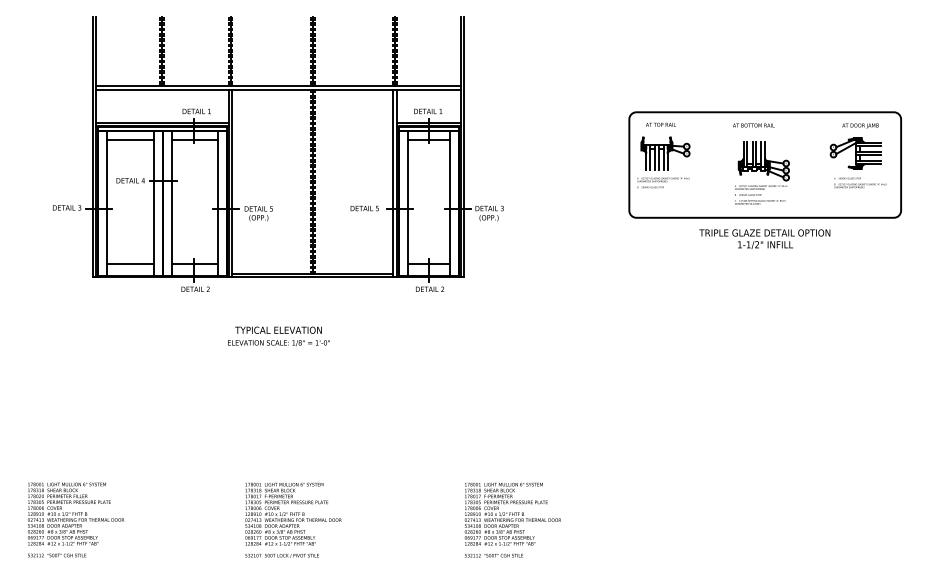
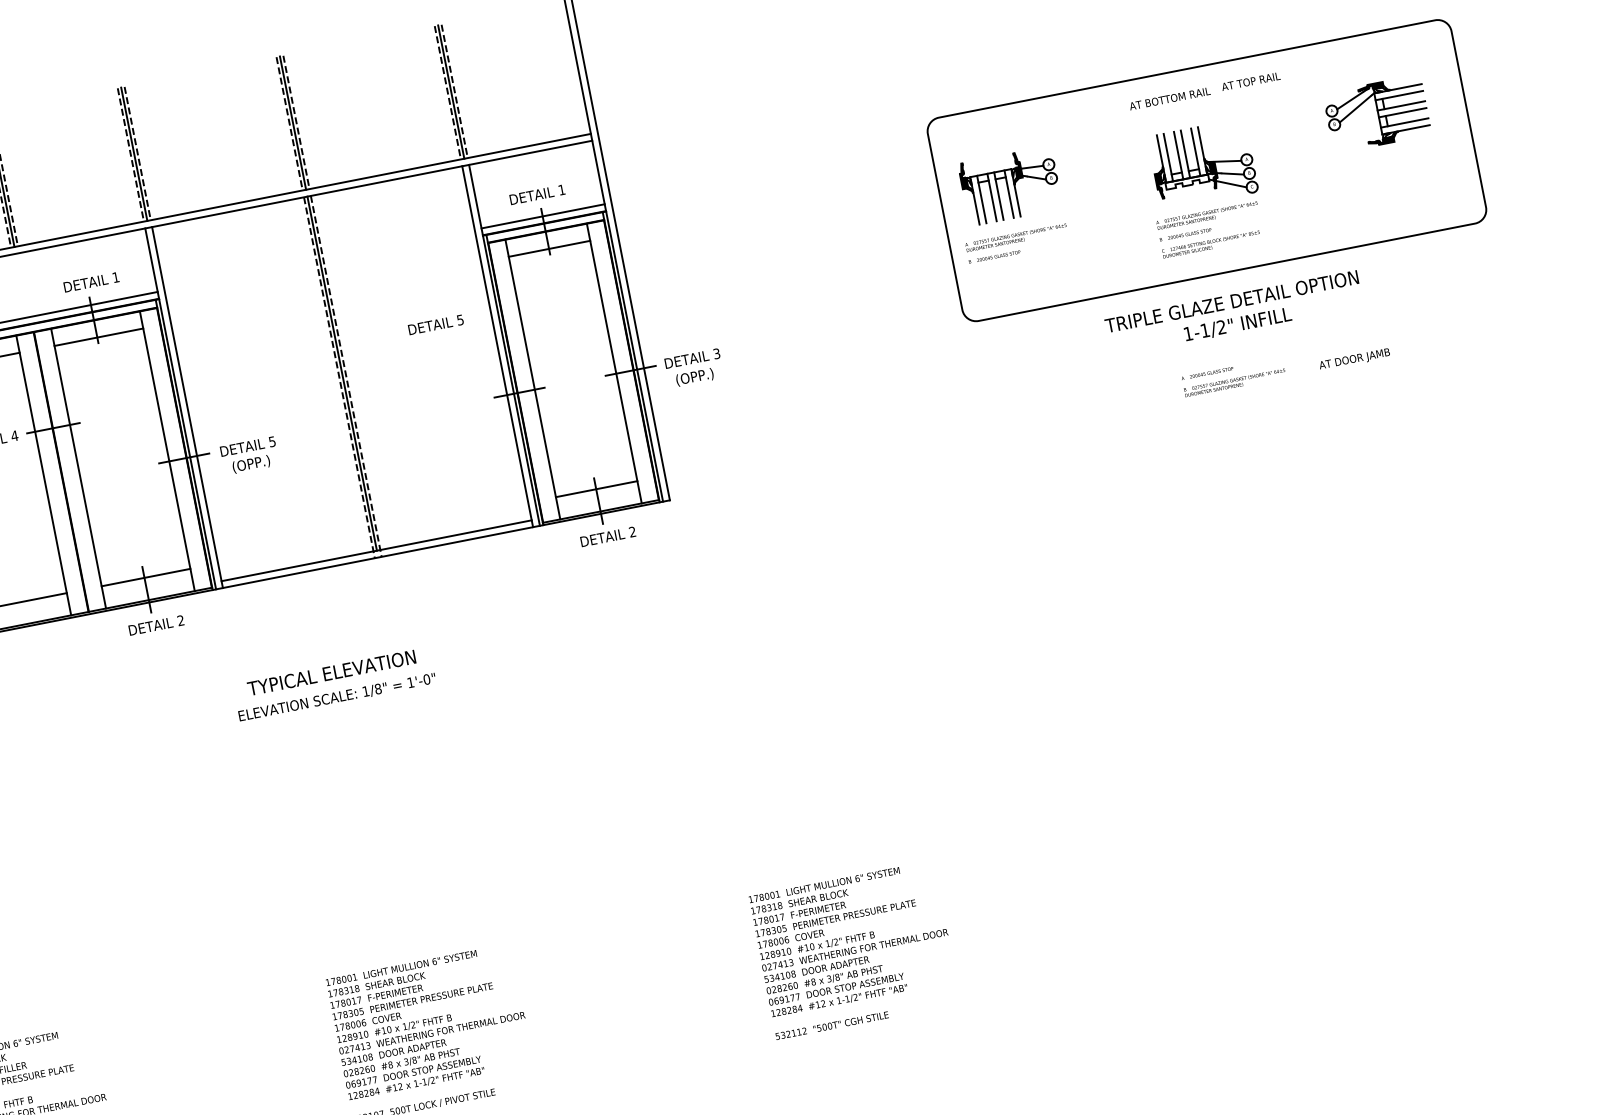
text: (660, 124) -> (1249, 81), moved
text: (860, 125) -> (1354, 358), moved
text: (860, 182) -> (1233, 376), moved
text: (364, 208) -> (435, 324), moved

